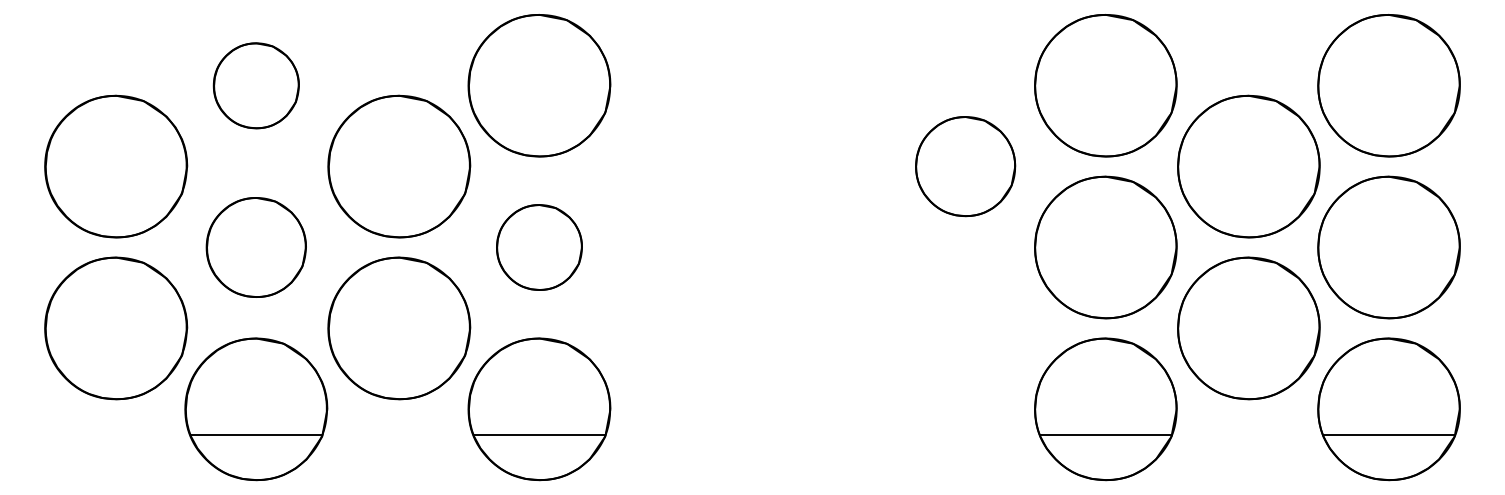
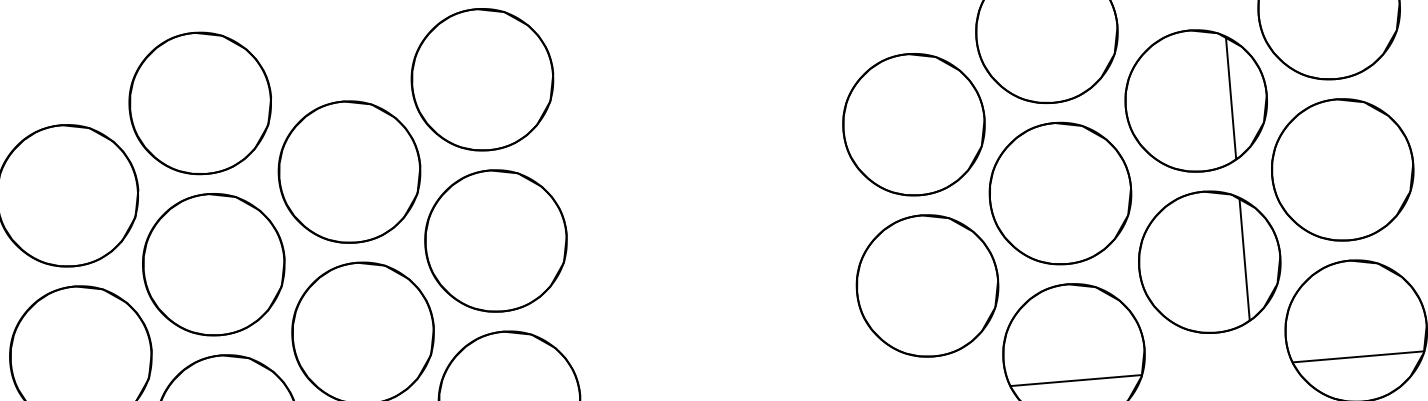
part: (256, 85) -> (200, 103), size x1.67
part: (965, 166) -> (913, 124), size x1.43
line: (1283, 166) -> (1230, 97), added
part: (256, 247) -> (214, 264), size x1.43
part: (539, 247) -> (496, 240), size x1.67
line: (1283, 327) -> (1244, 258), added
part: (965, 328) -> (927, 286), added

